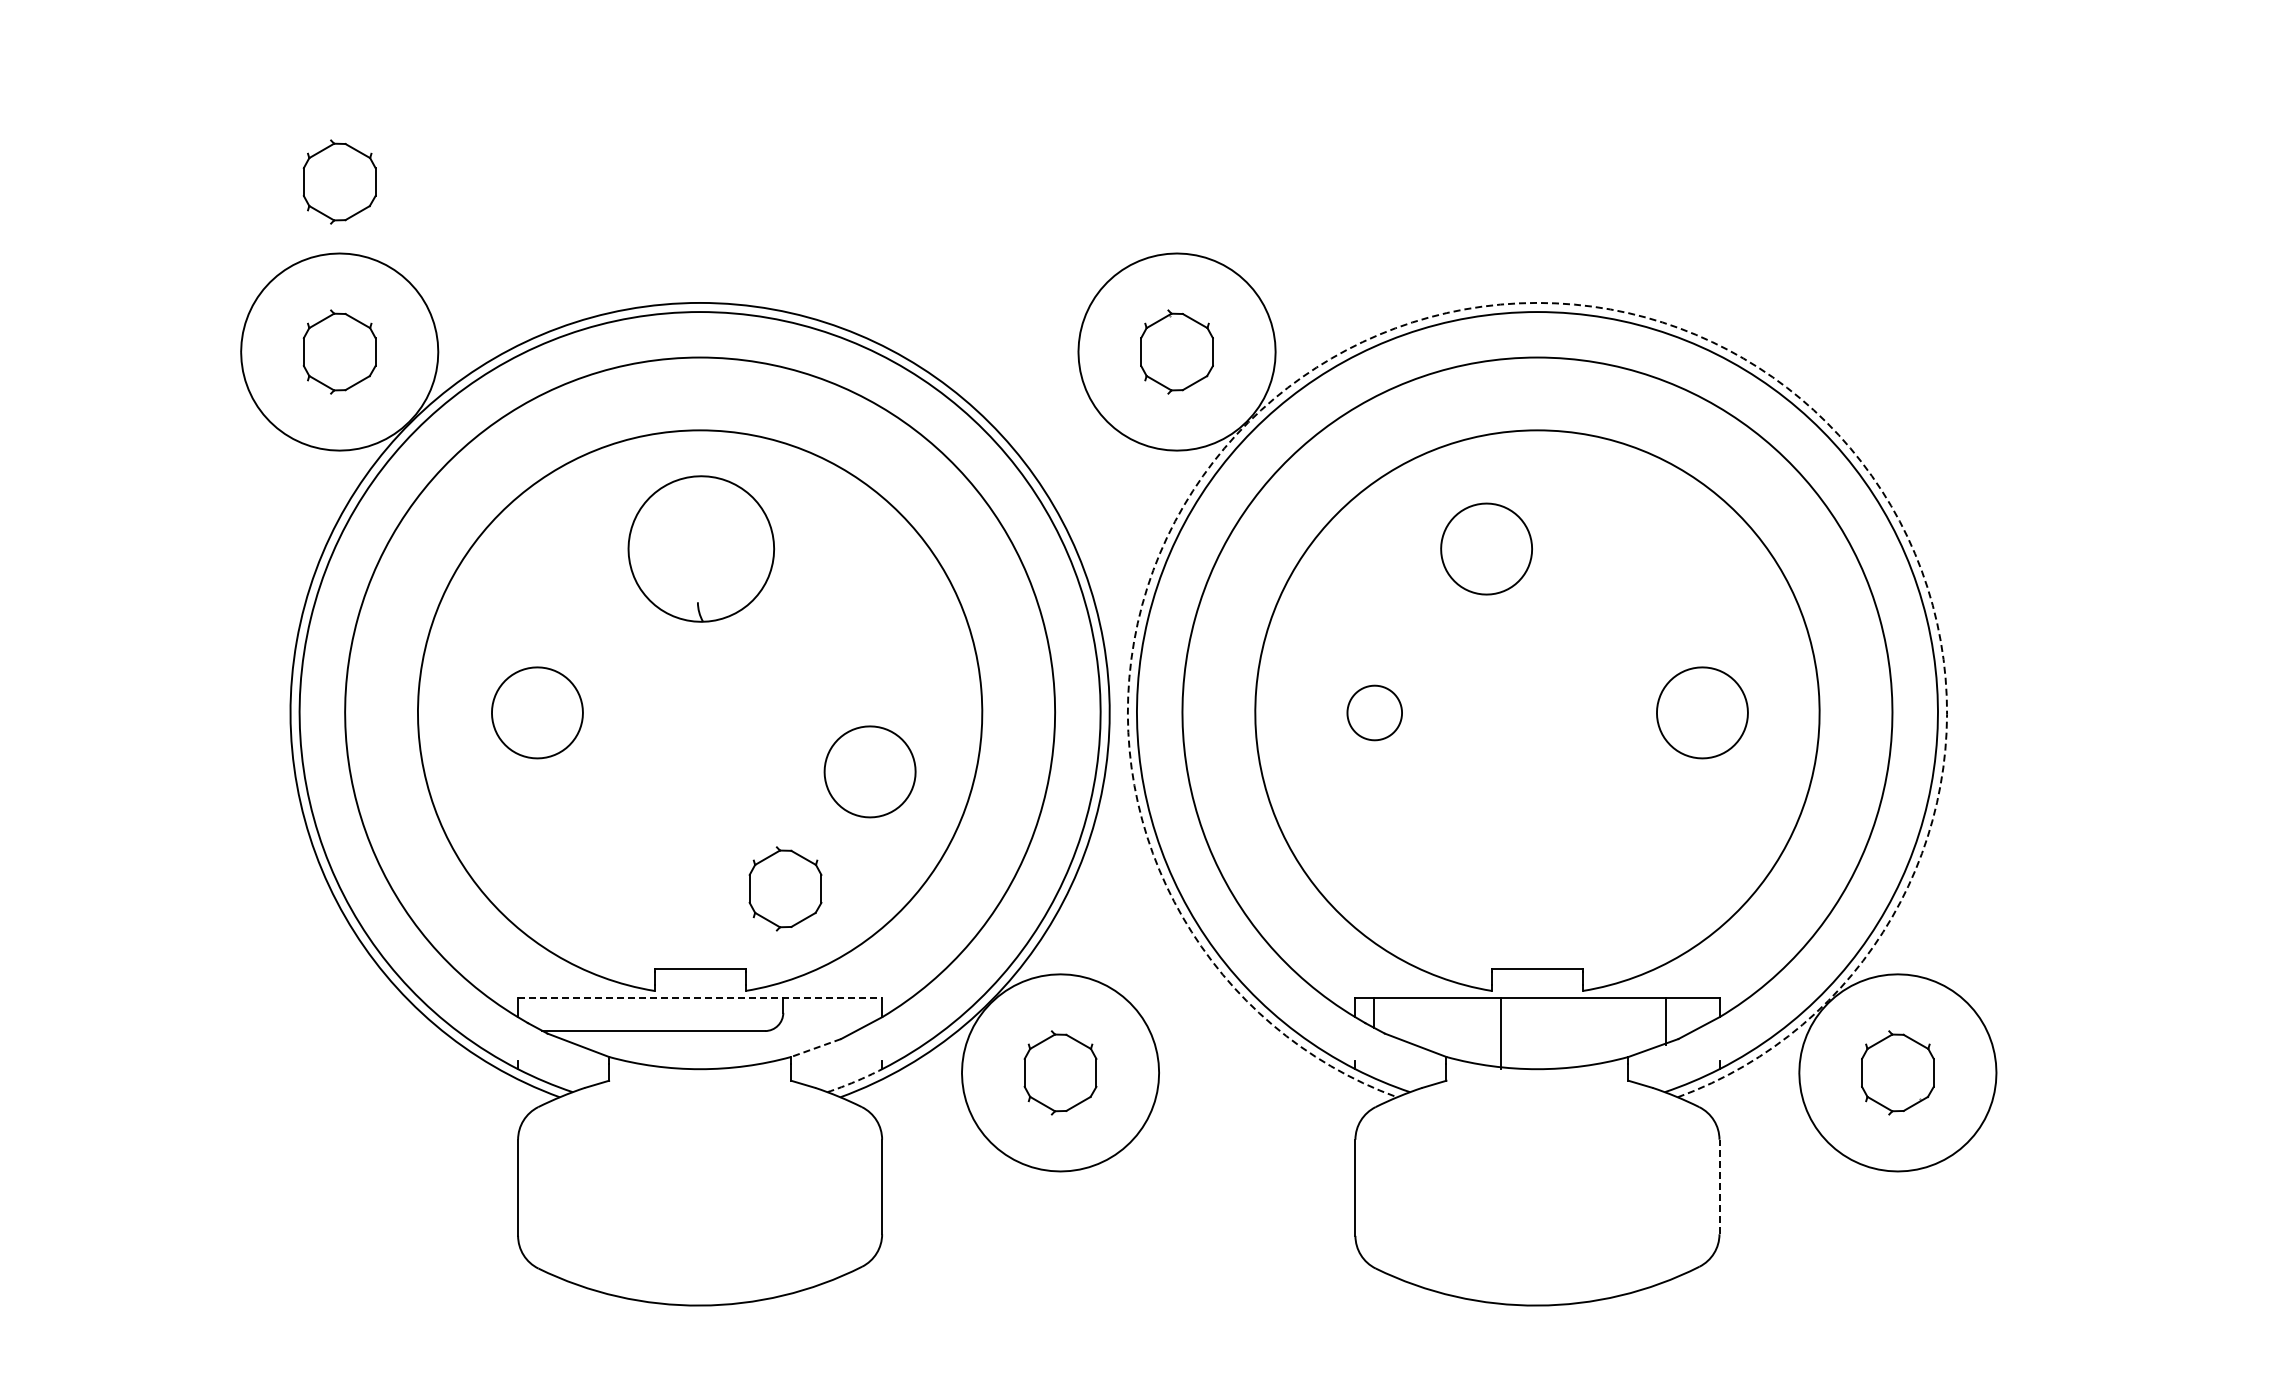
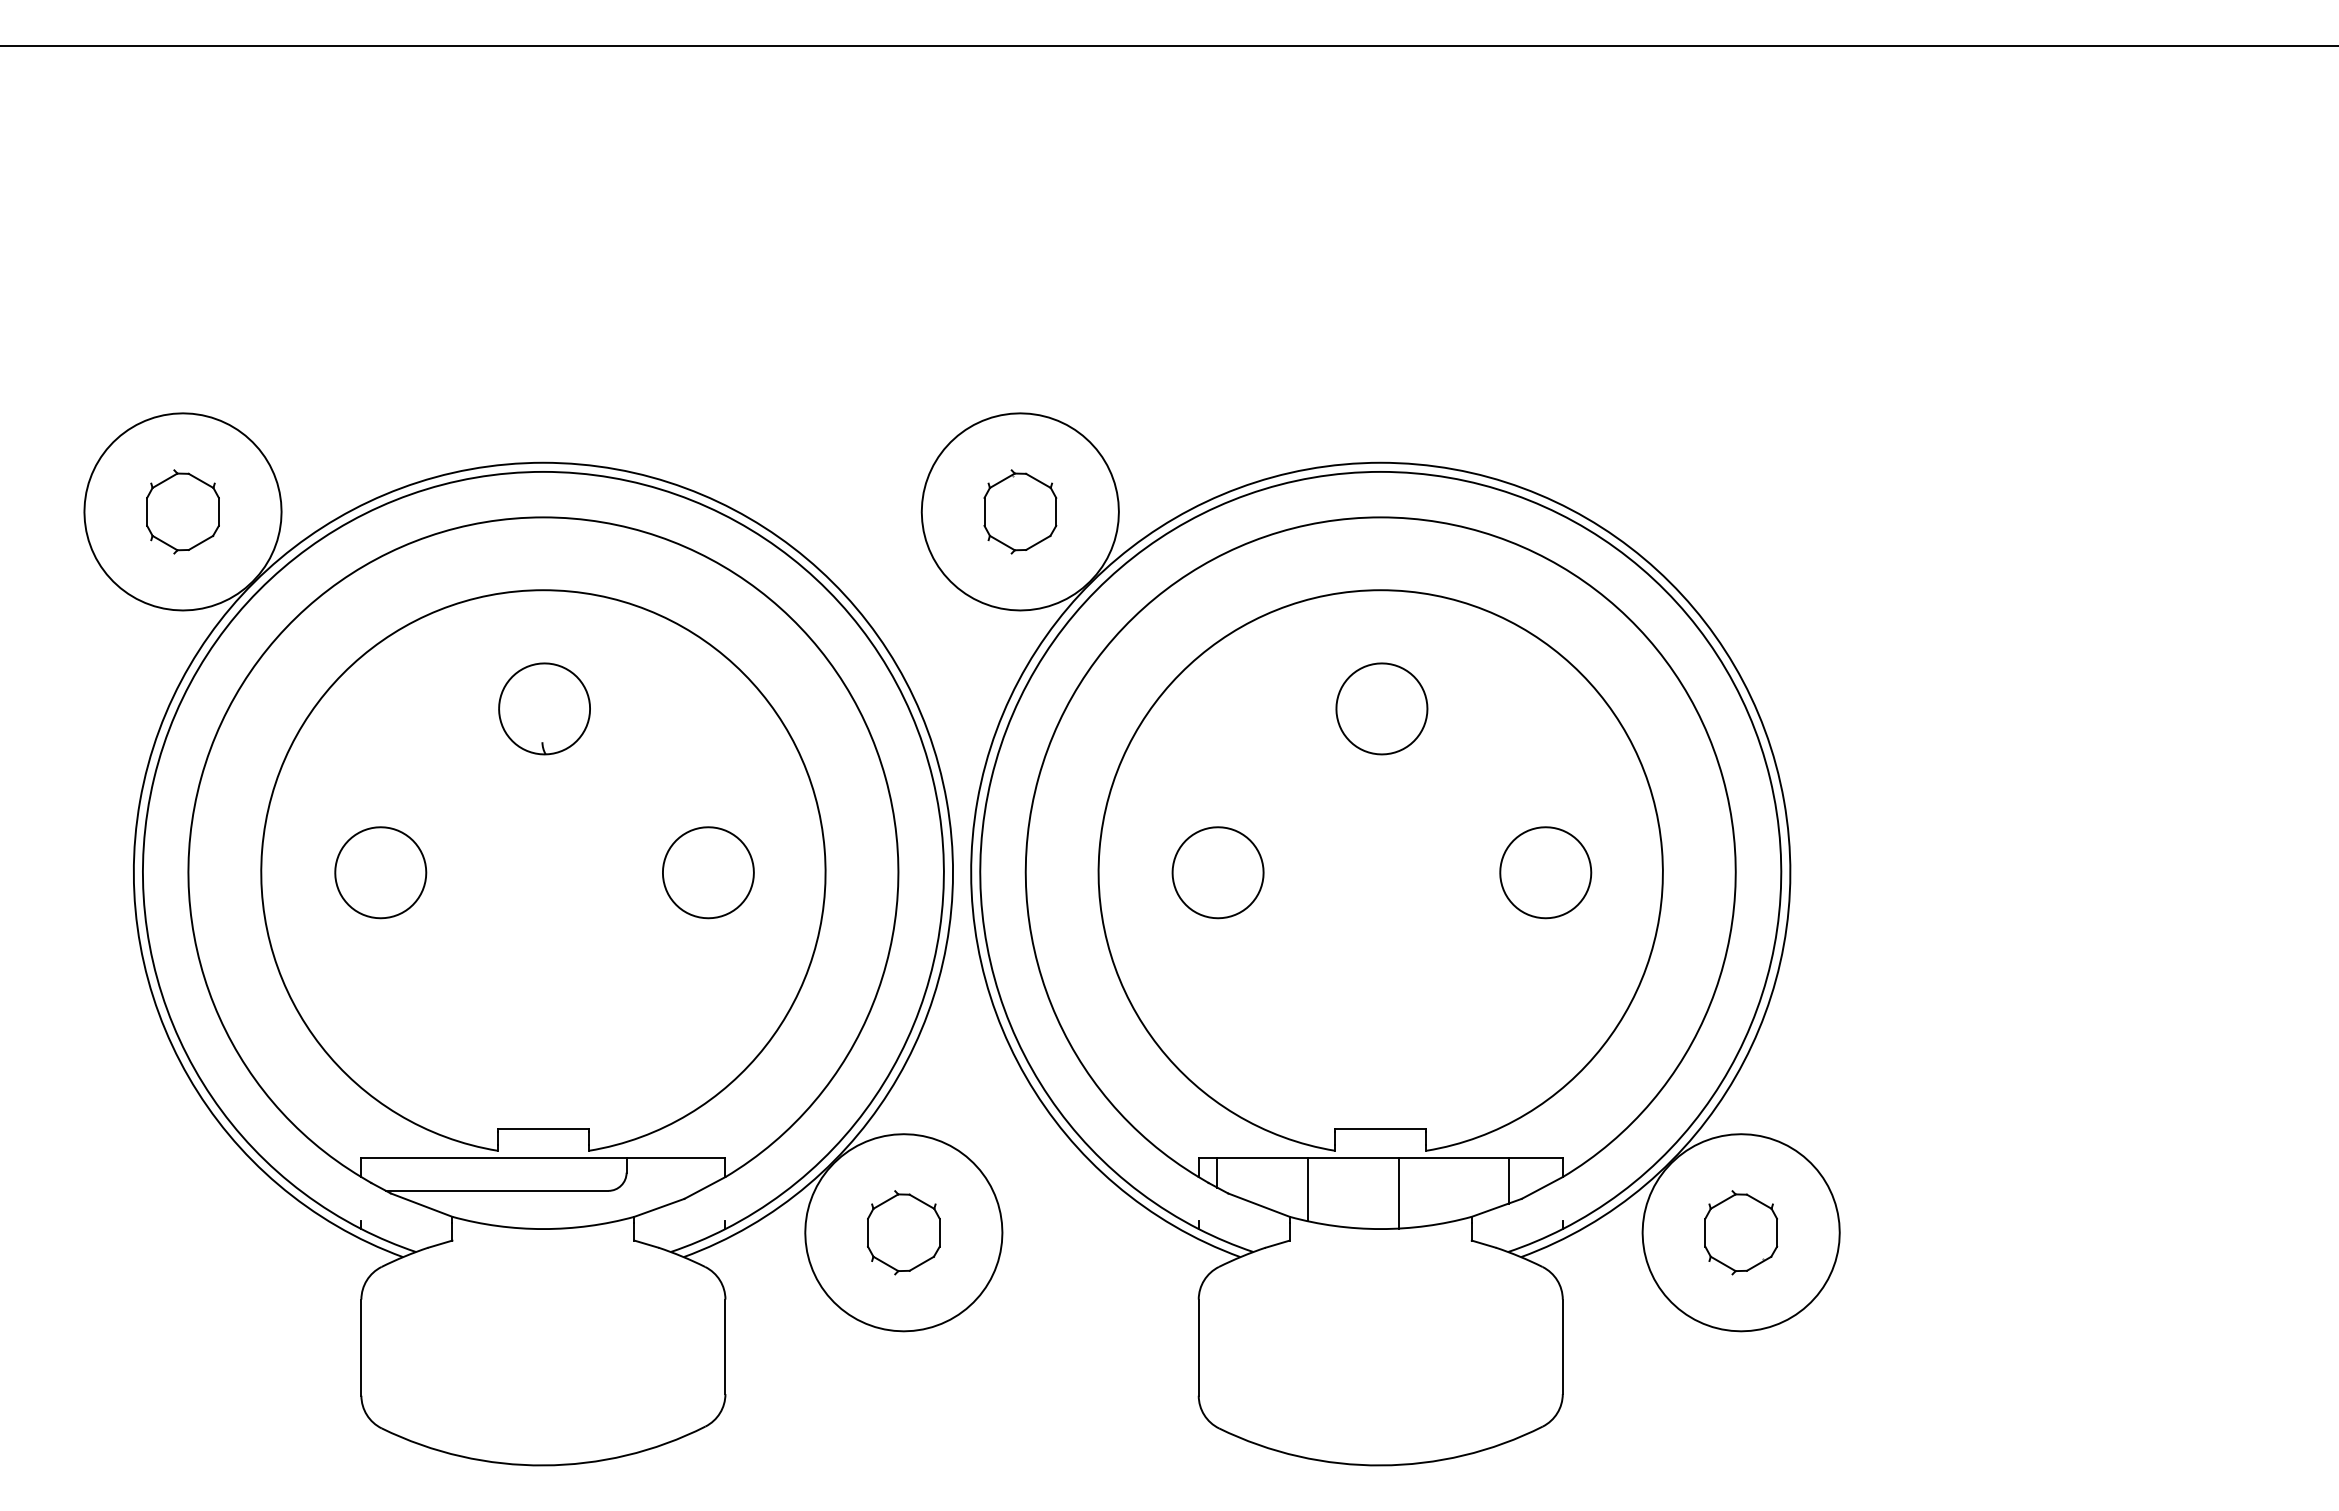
part: (339, 181) -> (182, 341), removed
arc: (1537, 302) -> (1380, 462), dashed -> solid
part: (701, 548) -> (544, 708), size x0.62
part: (1486, 548) -> (1381, 708), moved
part: (1374, 712) -> (1217, 872), size x1.67
part: (870, 771) -> (708, 872), moved
part: (785, 888) -> (628, 1048), removed
line: (700, 997) -> (543, 1157), dashed -> solid
line: (1464, 1029) -> (1307, 1189), added
line: (1500, 1032) -> (1398, 1192), moved
line: (816, 1047) -> (659, 1207), dashed -> solid
arc: (855, 1081) -> (698, 1241), dashed -> solid
line: (1719, 1186) -> (1562, 1346), dashed -> solid

